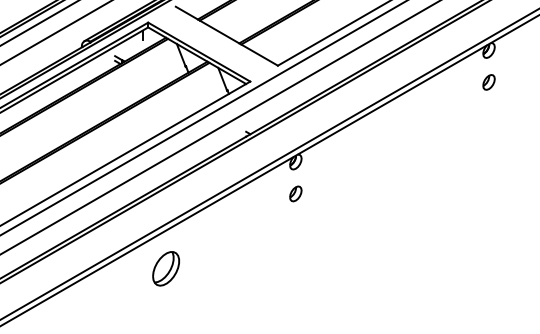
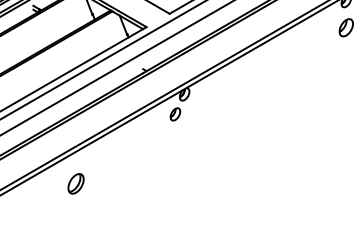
part: (488, 82) -> (345, 27), size x1.4
part: (295, 193) -> (175, 114), moved
part: (165, 268) -> (75, 183), size x0.7

